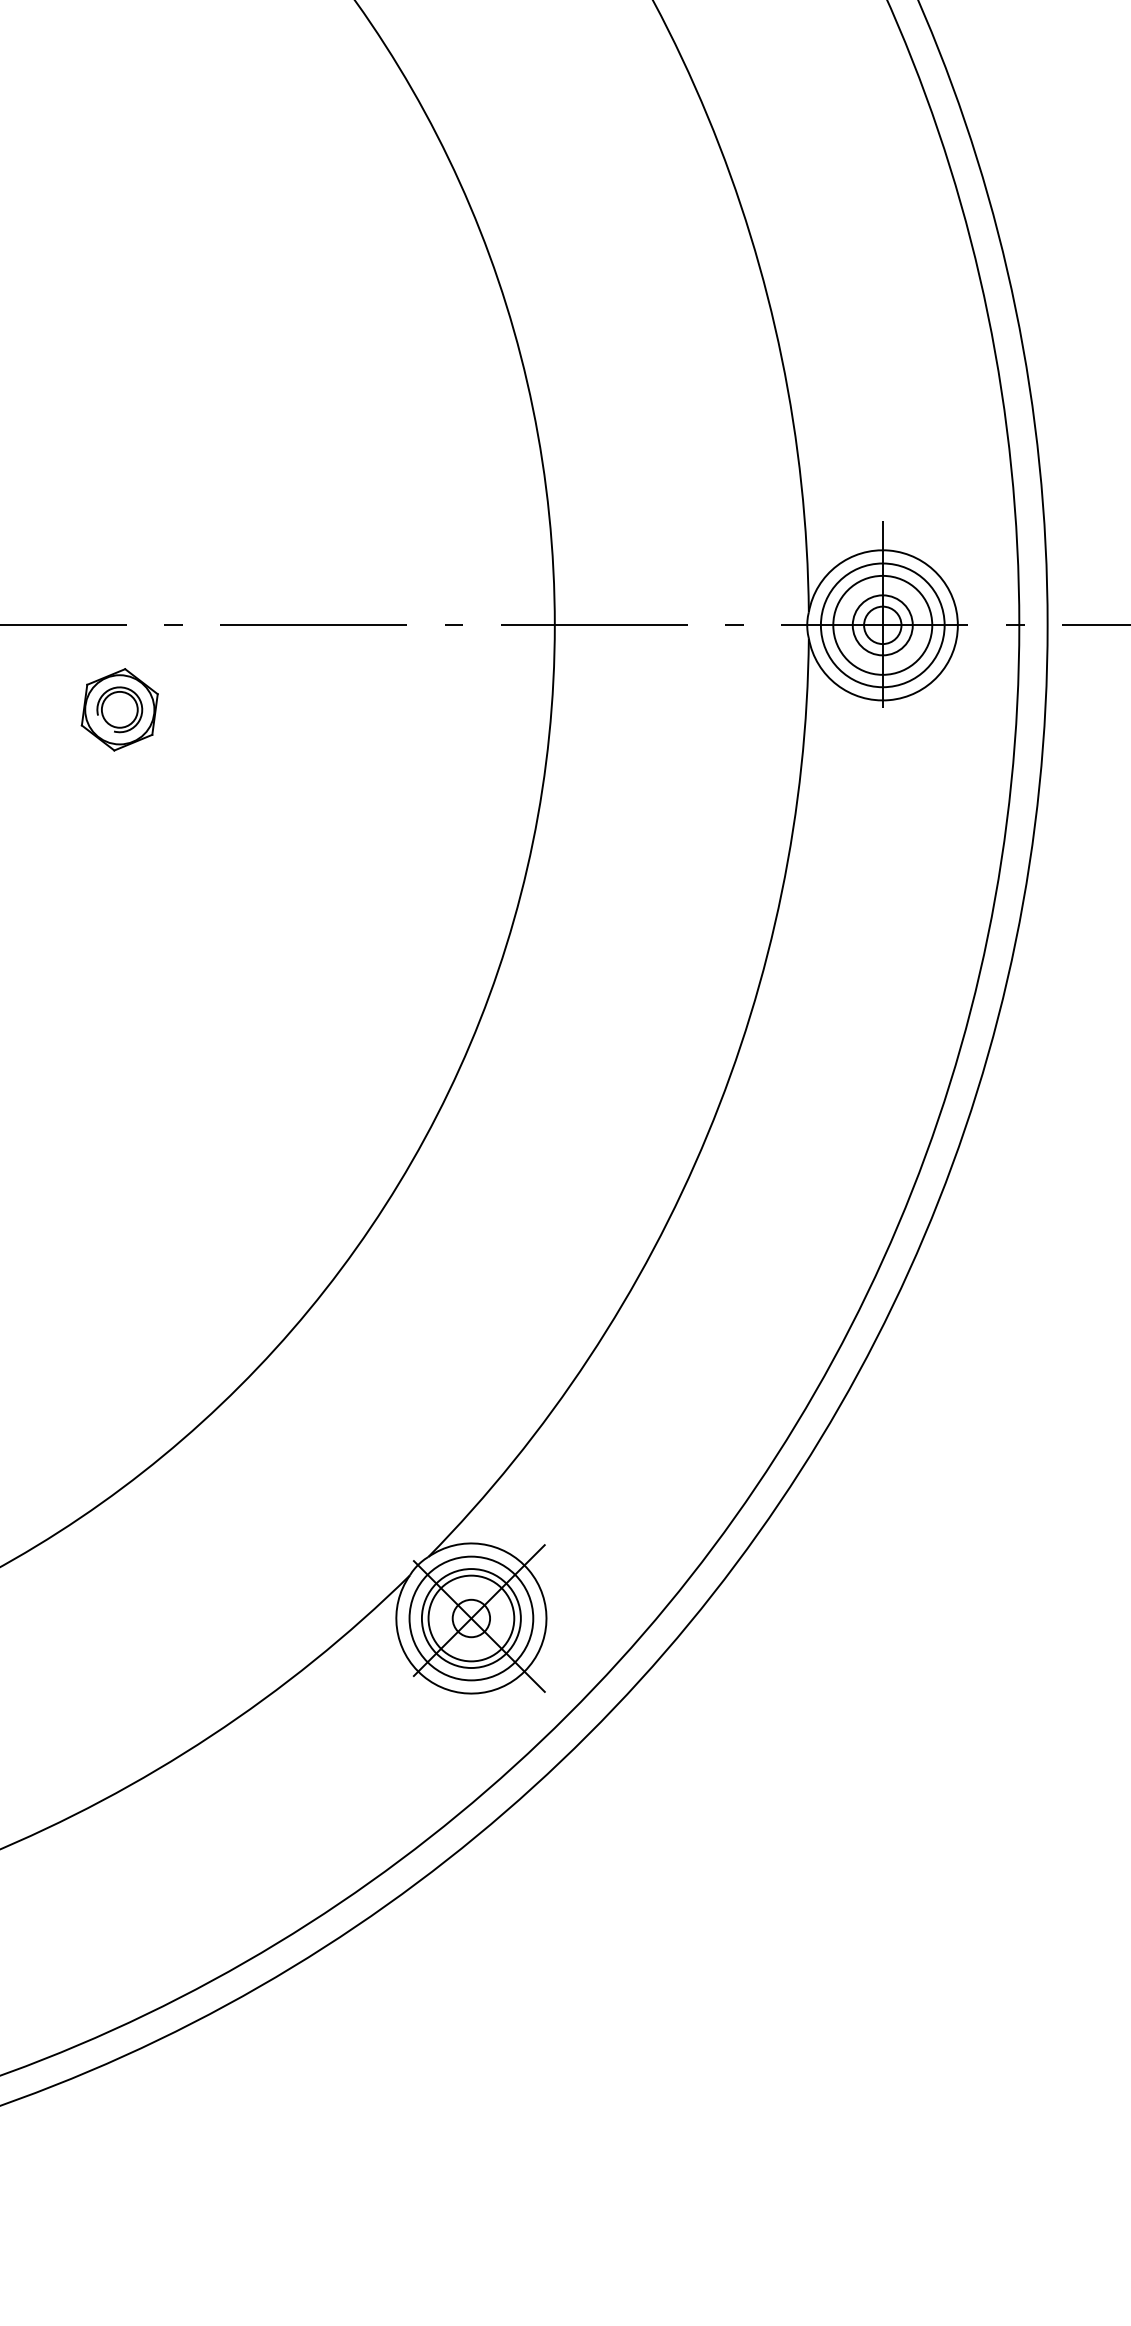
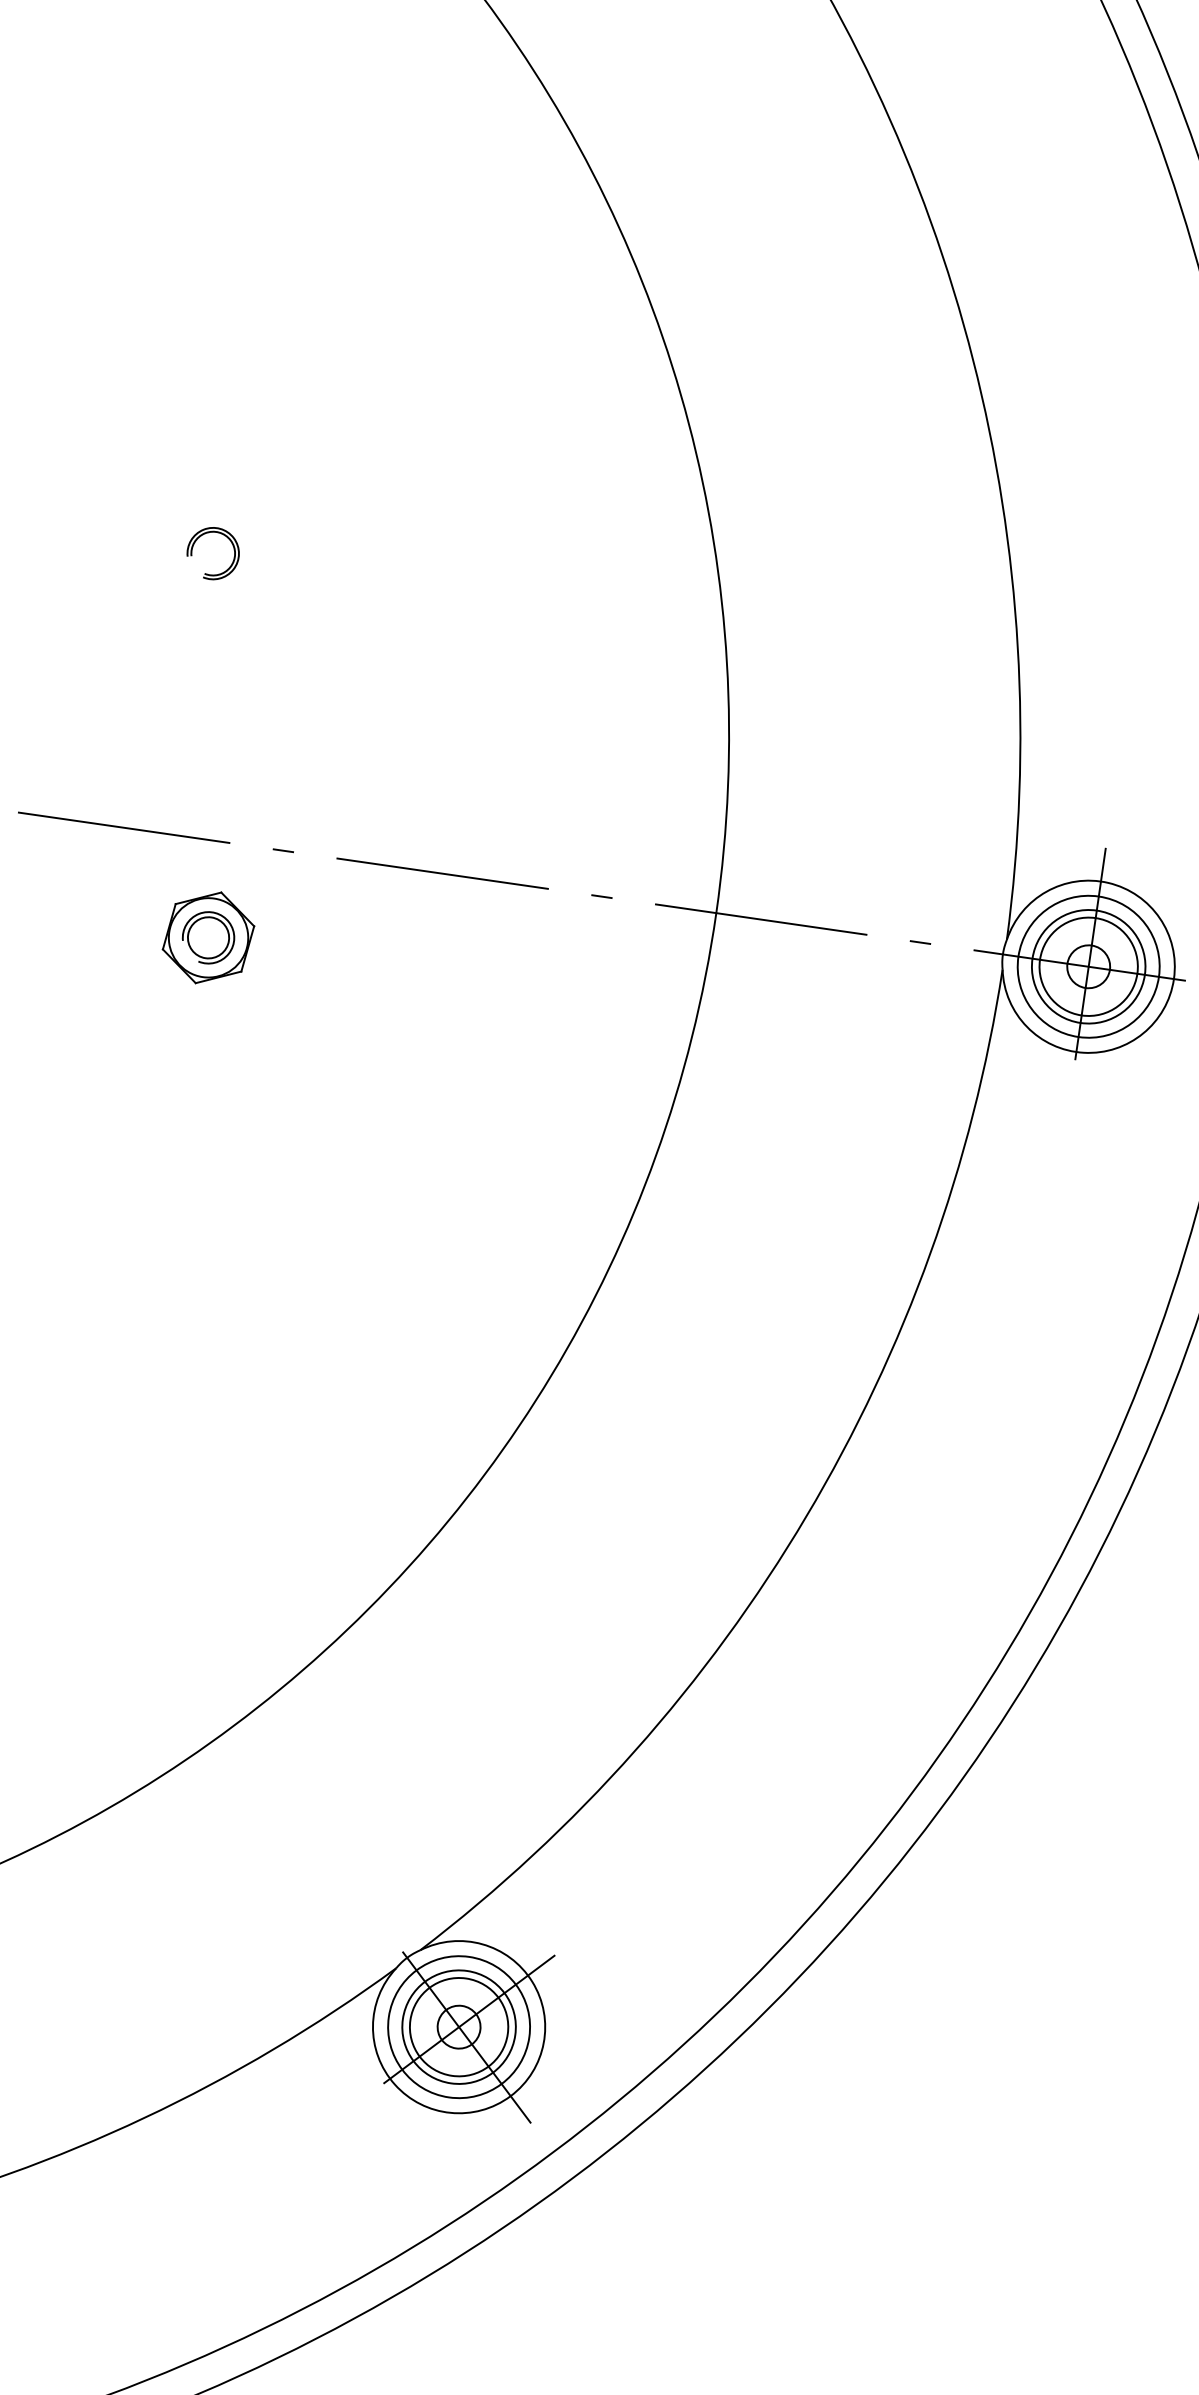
part: (59, 371) -> (195, 543), added
circle: (882, 625) -> (1088, 966), size x1.43

